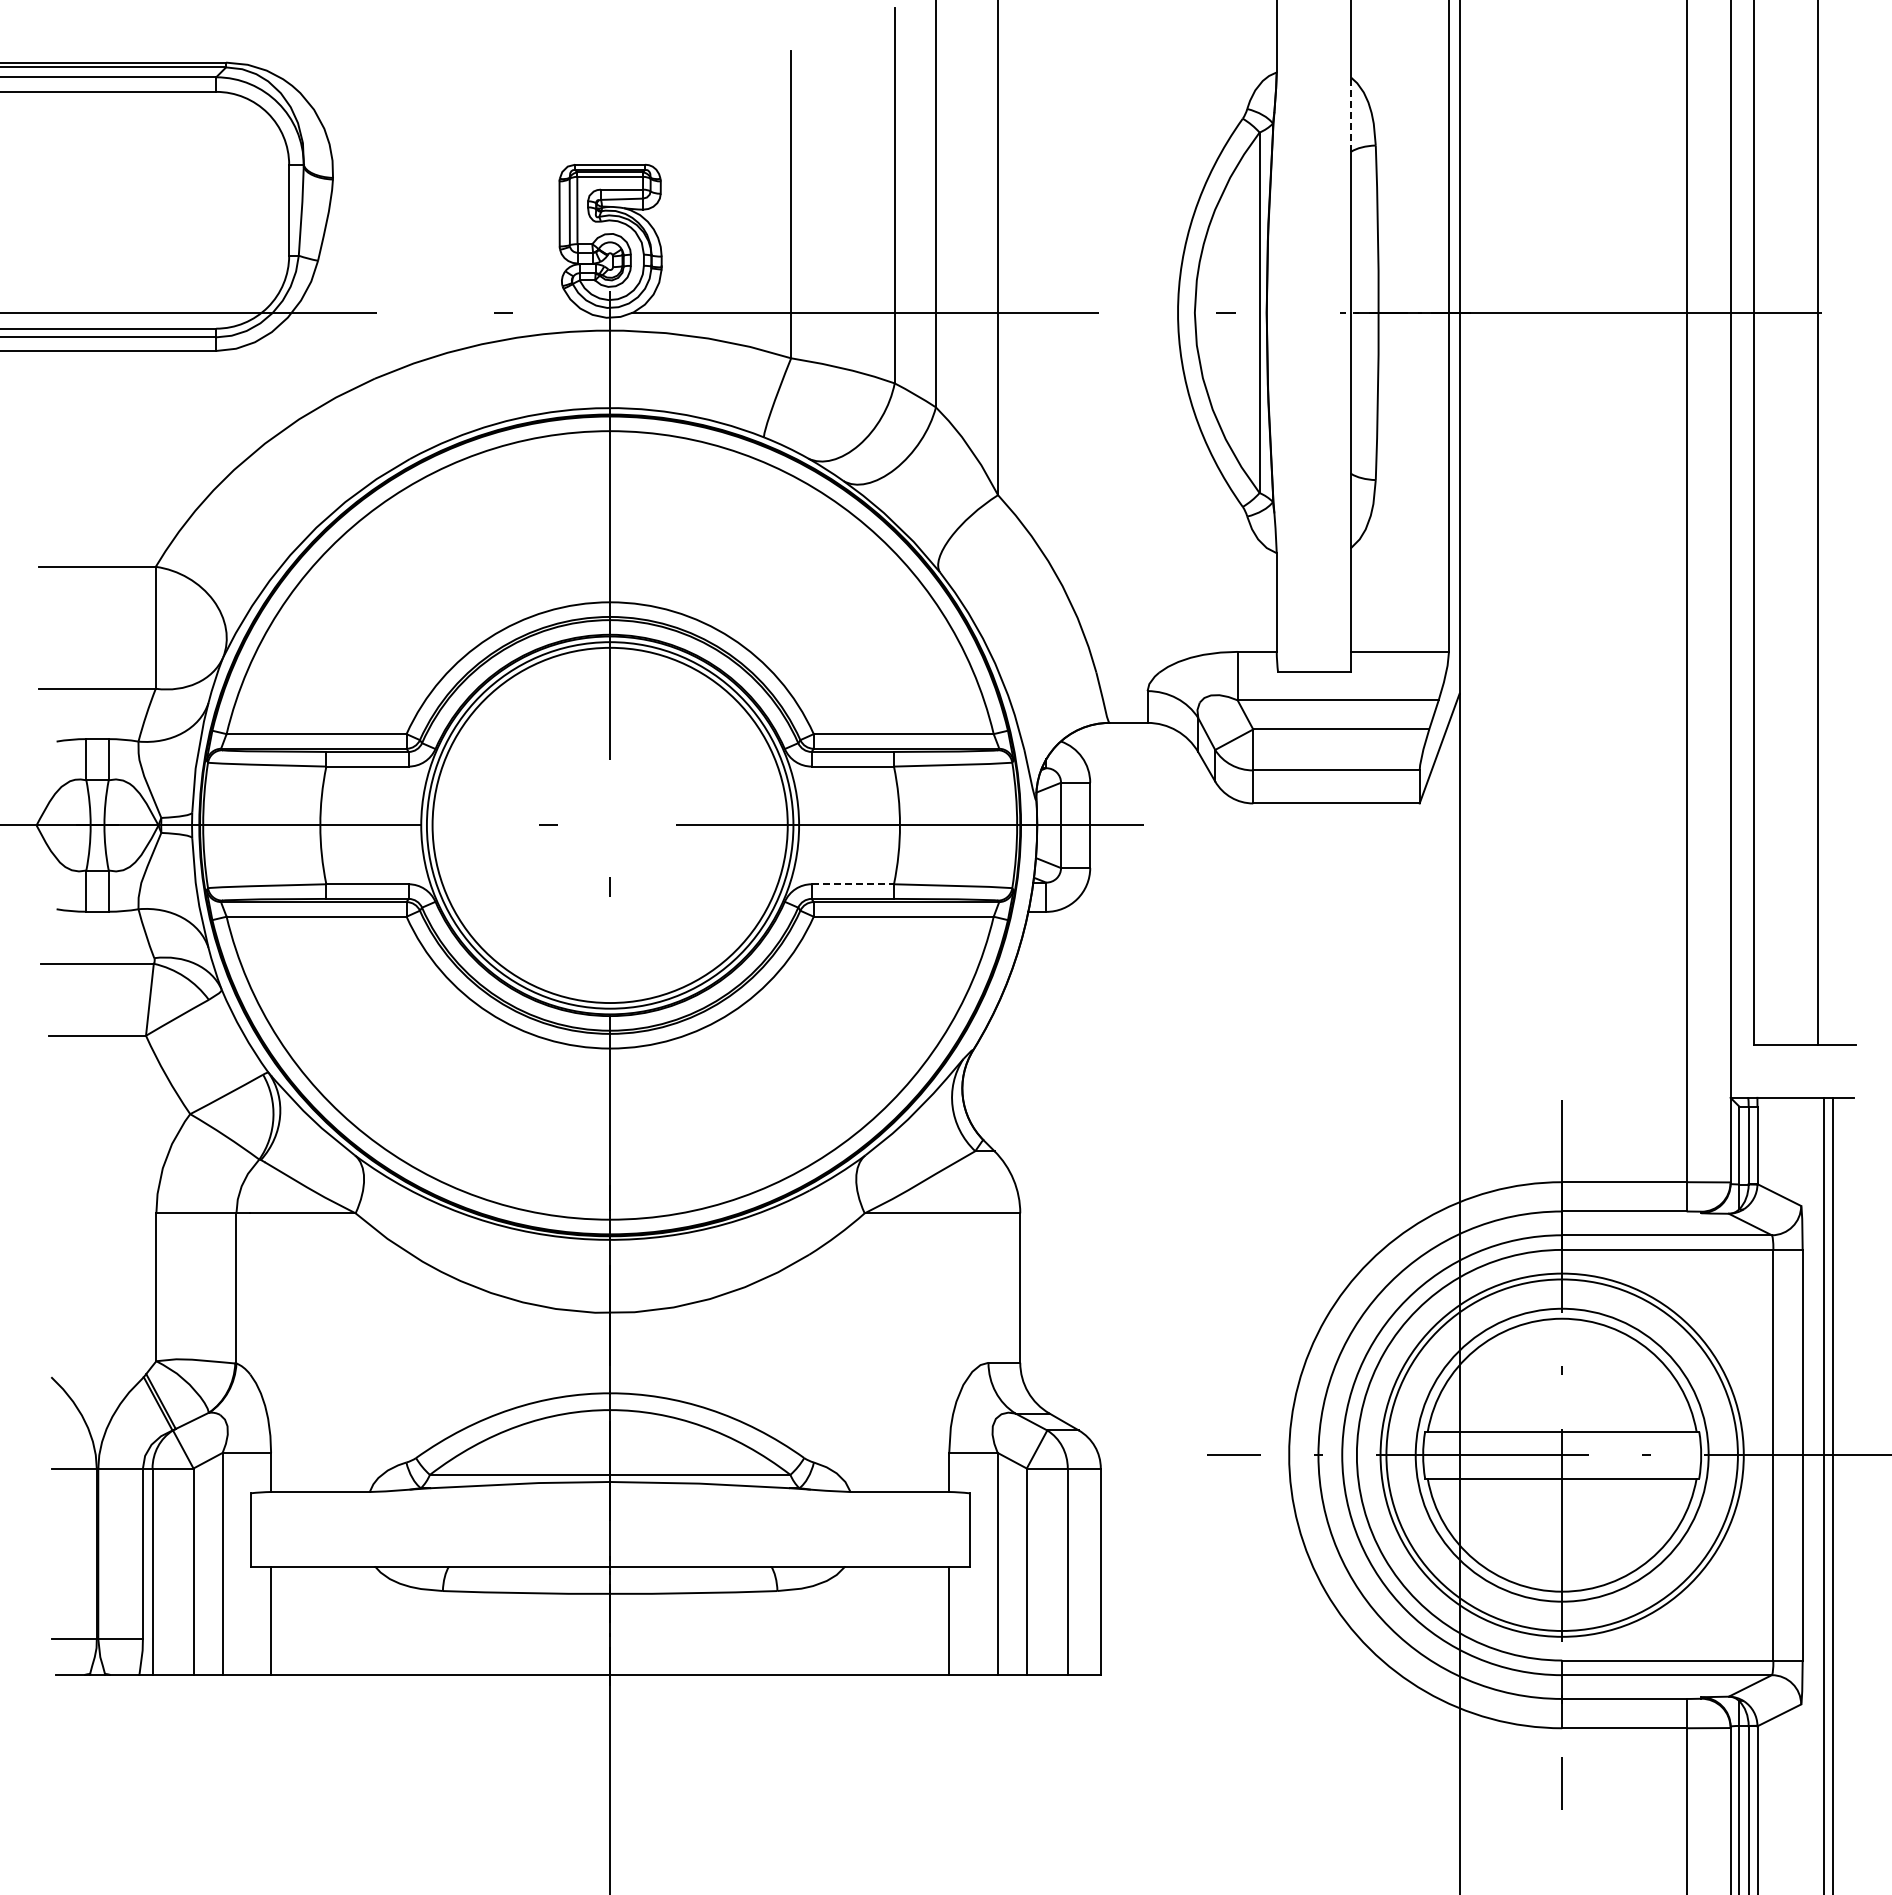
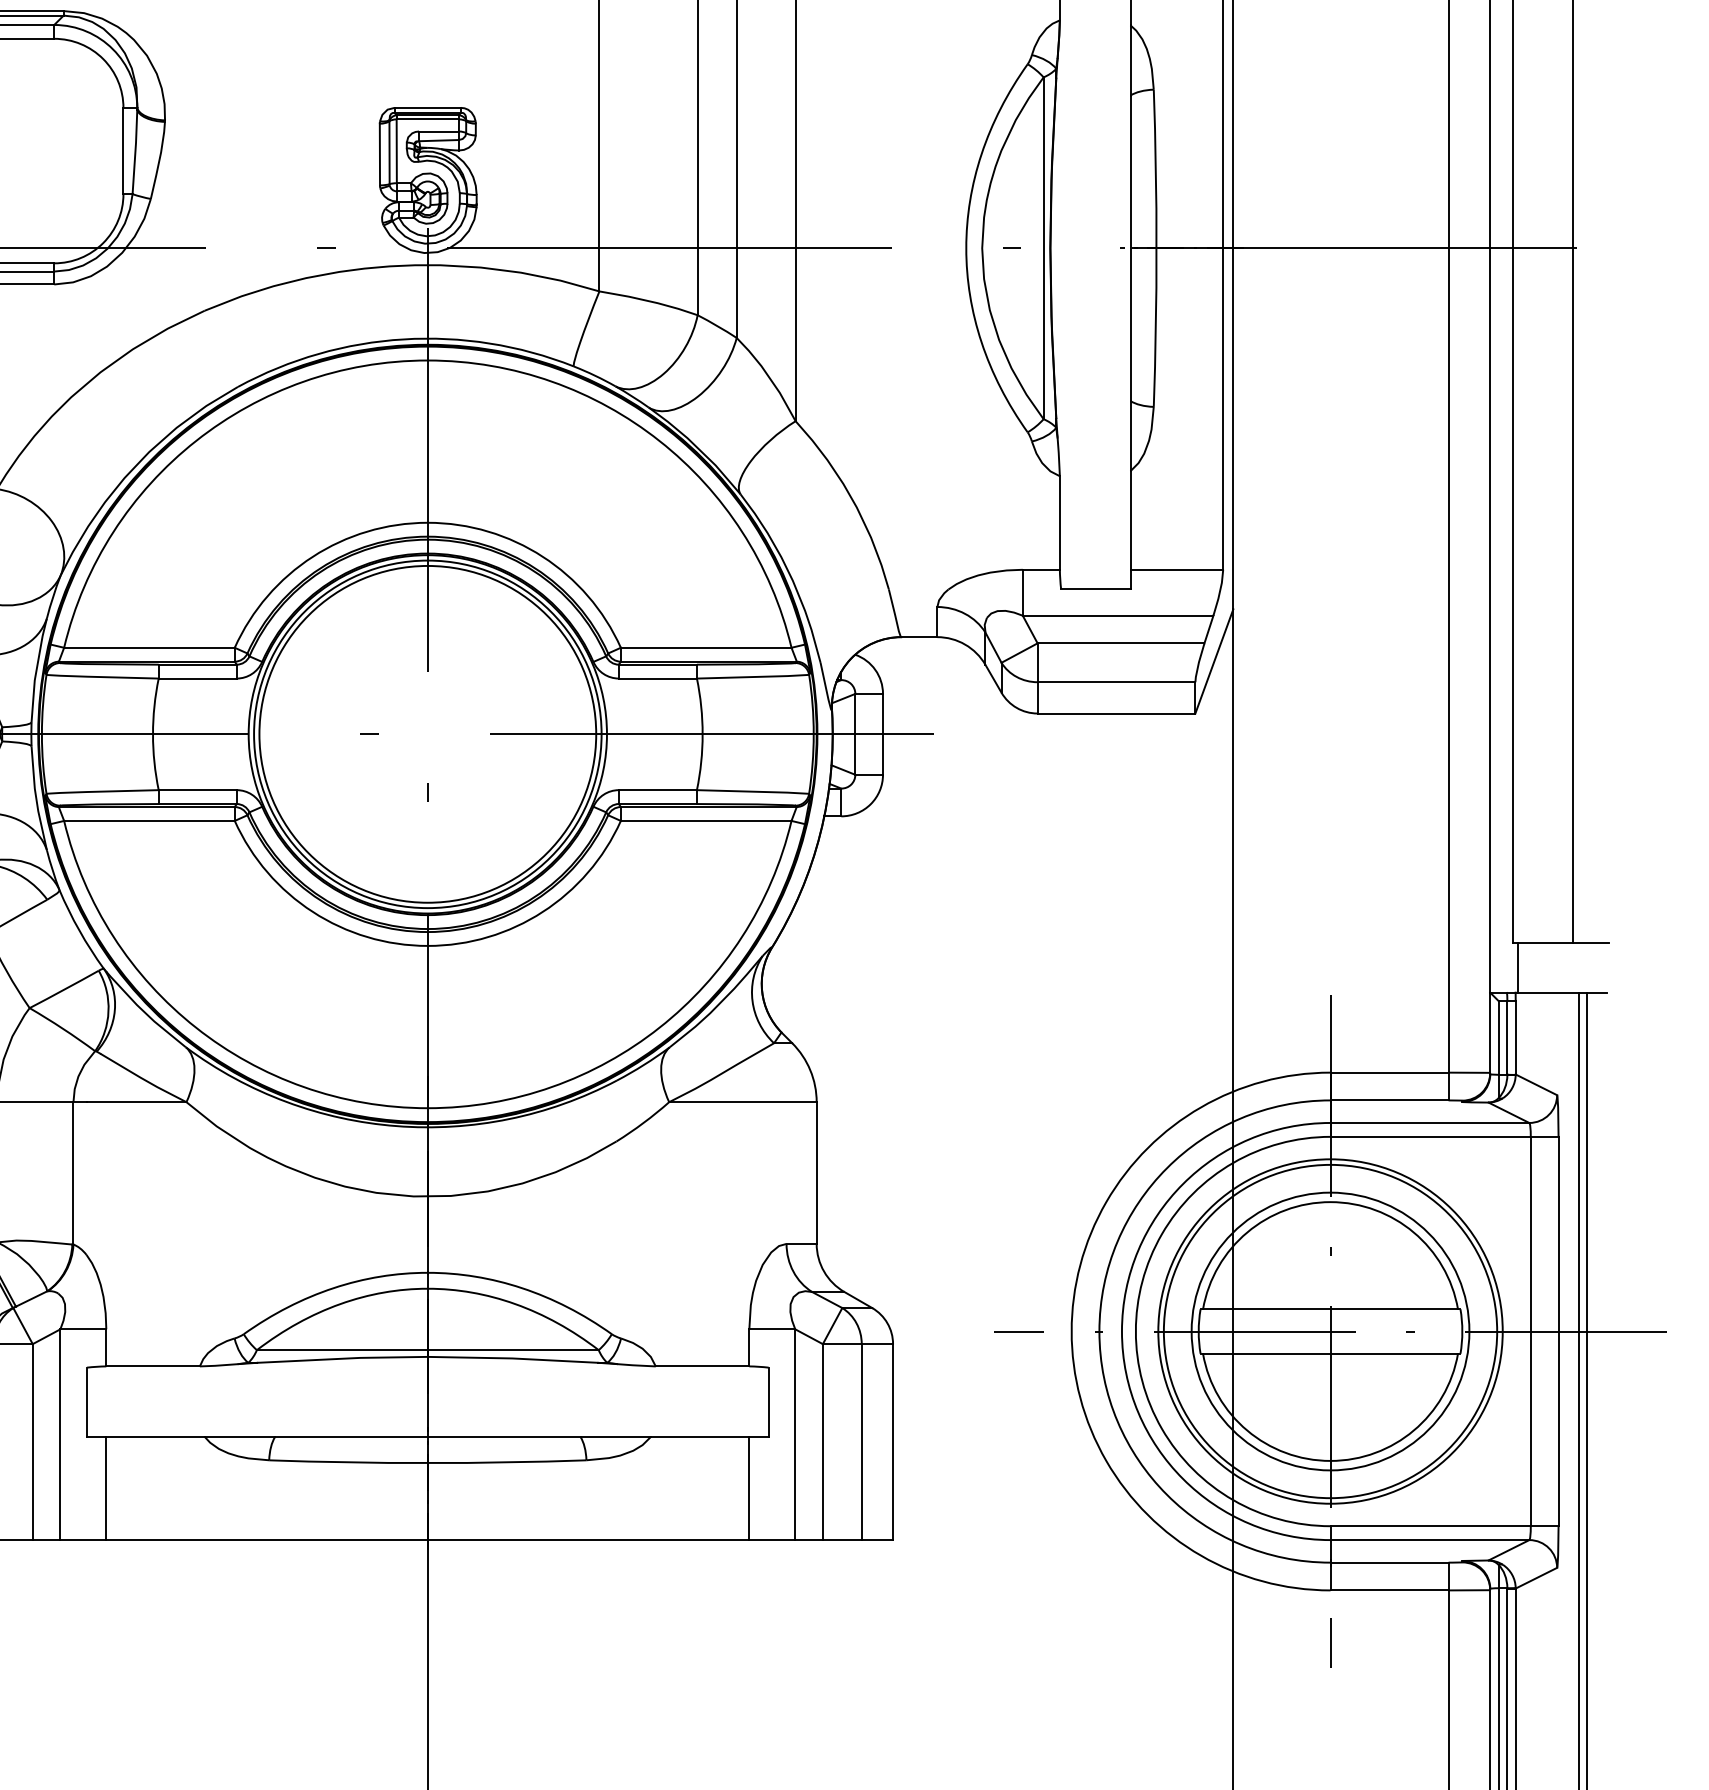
line: (1351, 114) -> (1130, 60), dashed -> solid
line: (853, 884) -> (658, 790), dashed -> solid
line: (1759, 1071) -> (1517, 967), added

